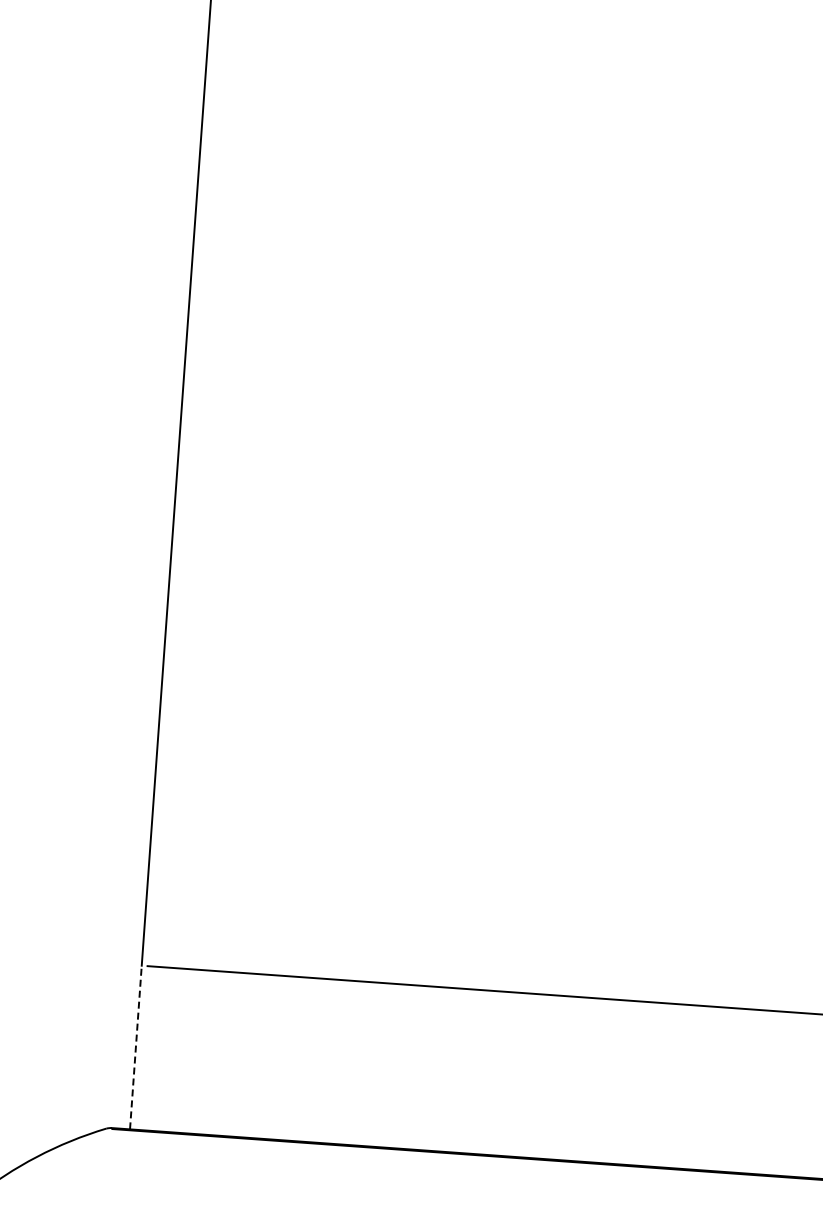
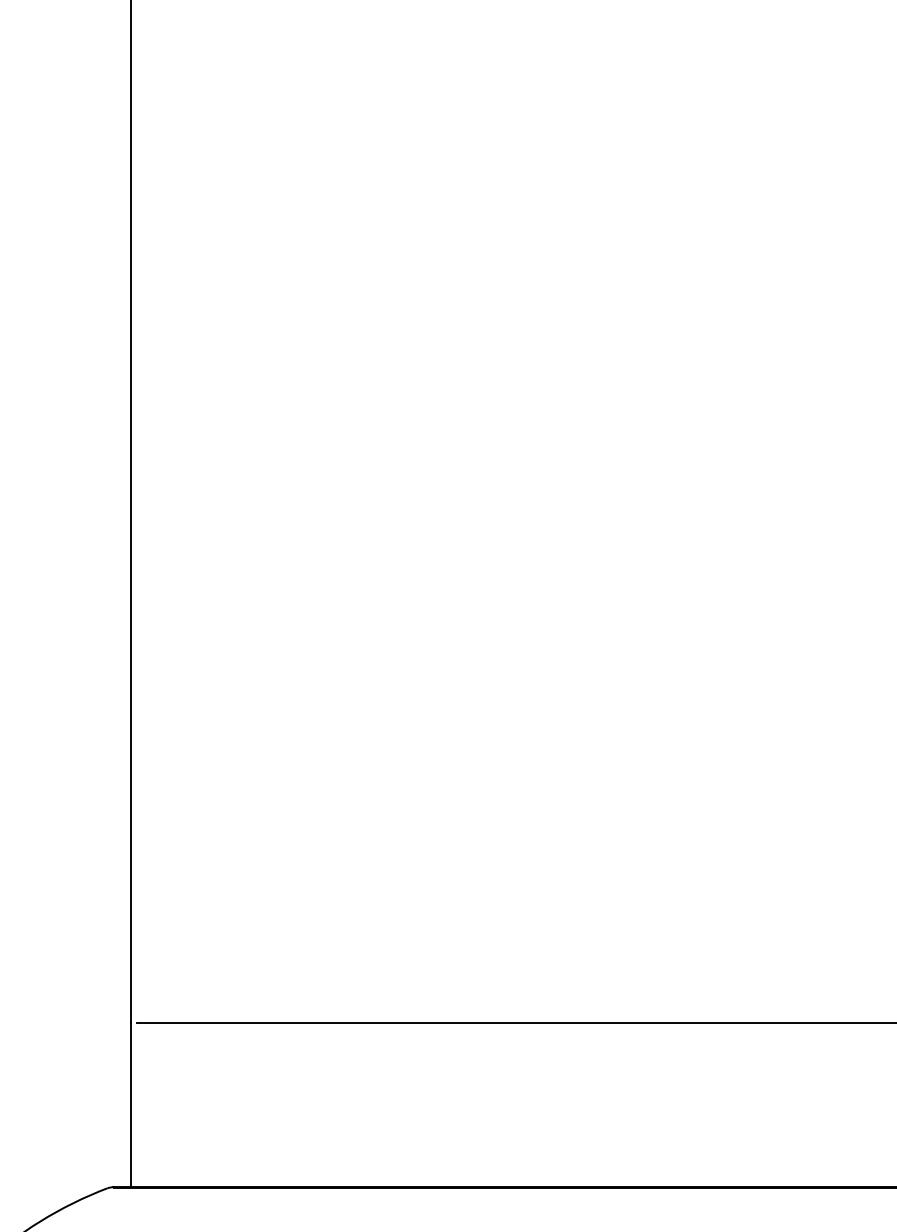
line: (136, 1046) -> (131, 1104), dashed -> solid

